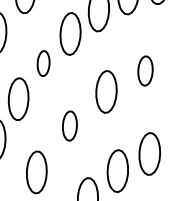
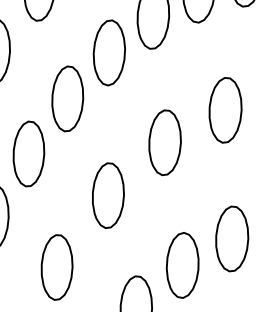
part: (43, 63) -> (67, 98), size x1.67
part: (145, 70) -> (225, 109), size x1.43
part: (69, 125) -> (107, 194), size x1.43

